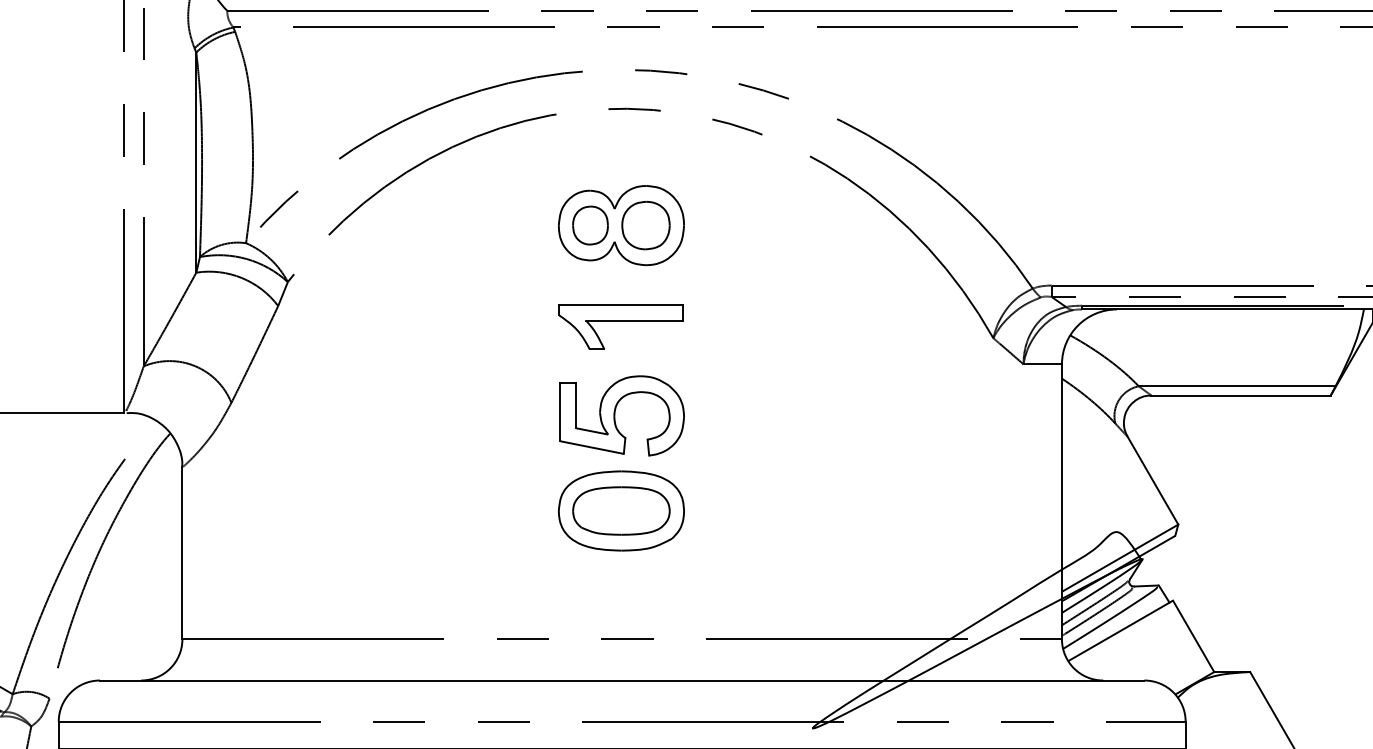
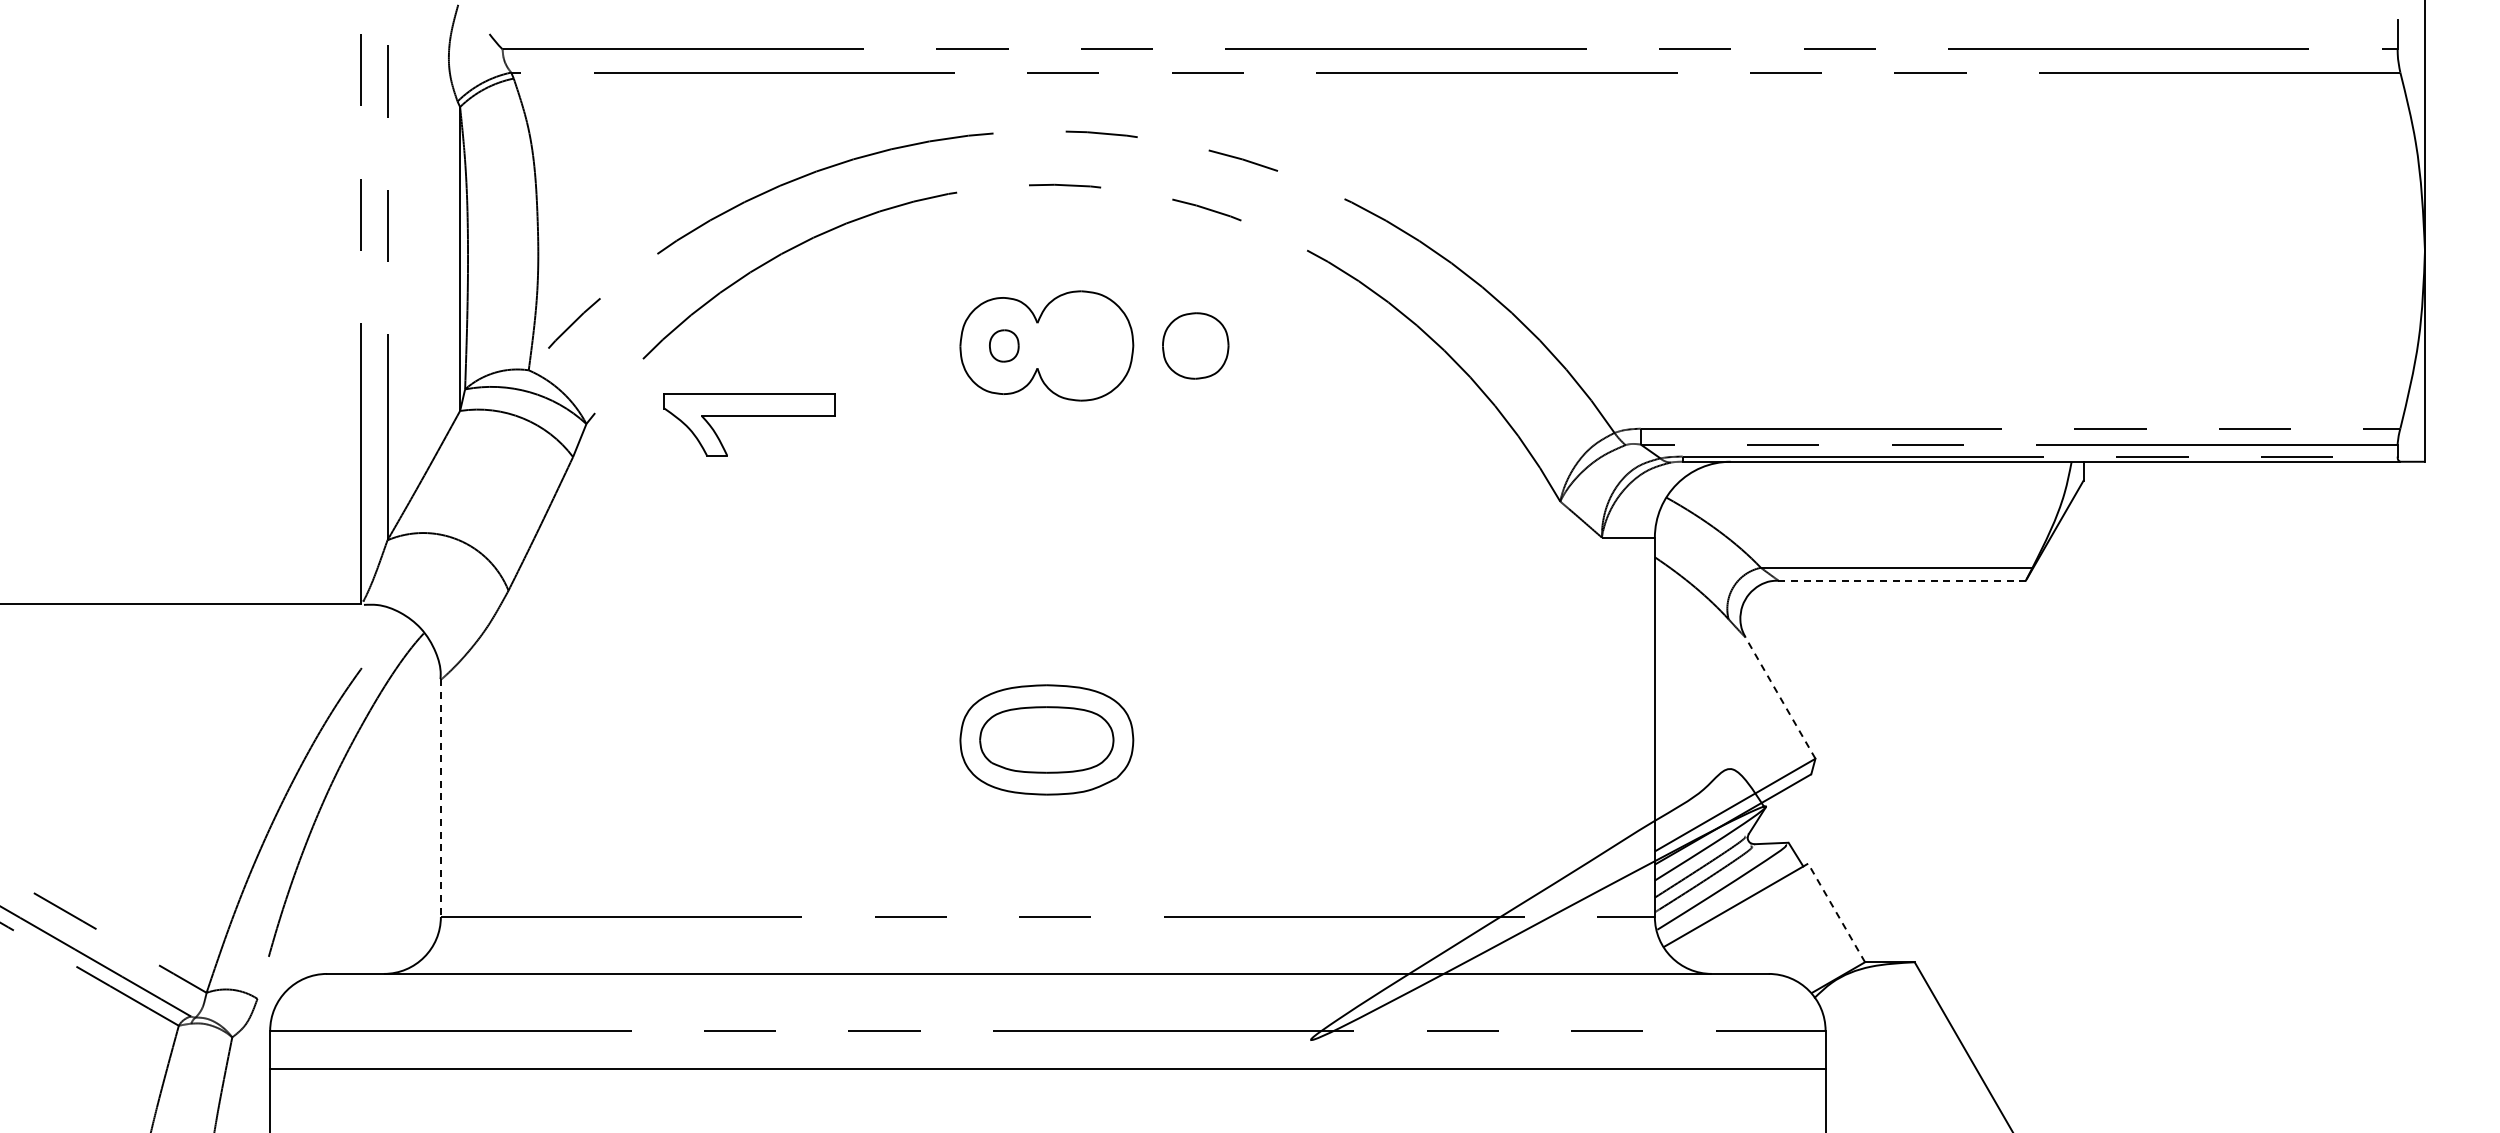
part: (590, 225) -> (1004, 345), size x0.6
part: (645, 225) -> (1195, 345), moved
part: (620, 320) -> (749, 416), moved
line: (1241, 395) -> (1902, 580), solid -> dashed
part: (615, 414) -> (1038, 606), removed
line: (1152, 480) -> (1780, 697), solid -> dashed
line: (182, 553) -> (440, 798), solid -> dashed
line: (1193, 636) -> (1836, 912), solid -> dashed

